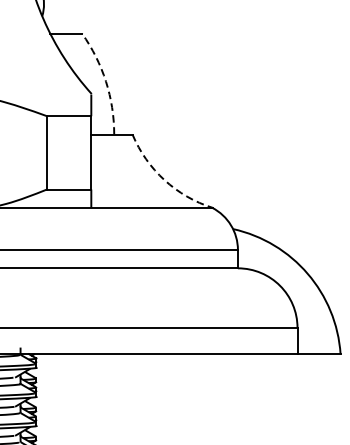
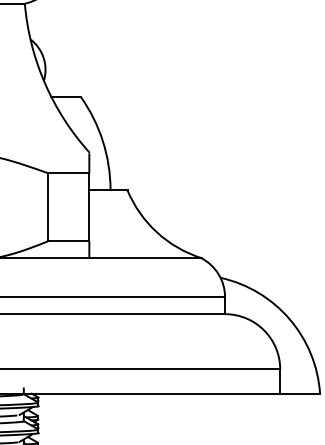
arc: (105, 81) -> (102, 141), dashed -> solid
arc: (164, 180) -> (157, 232), dashed -> solid

